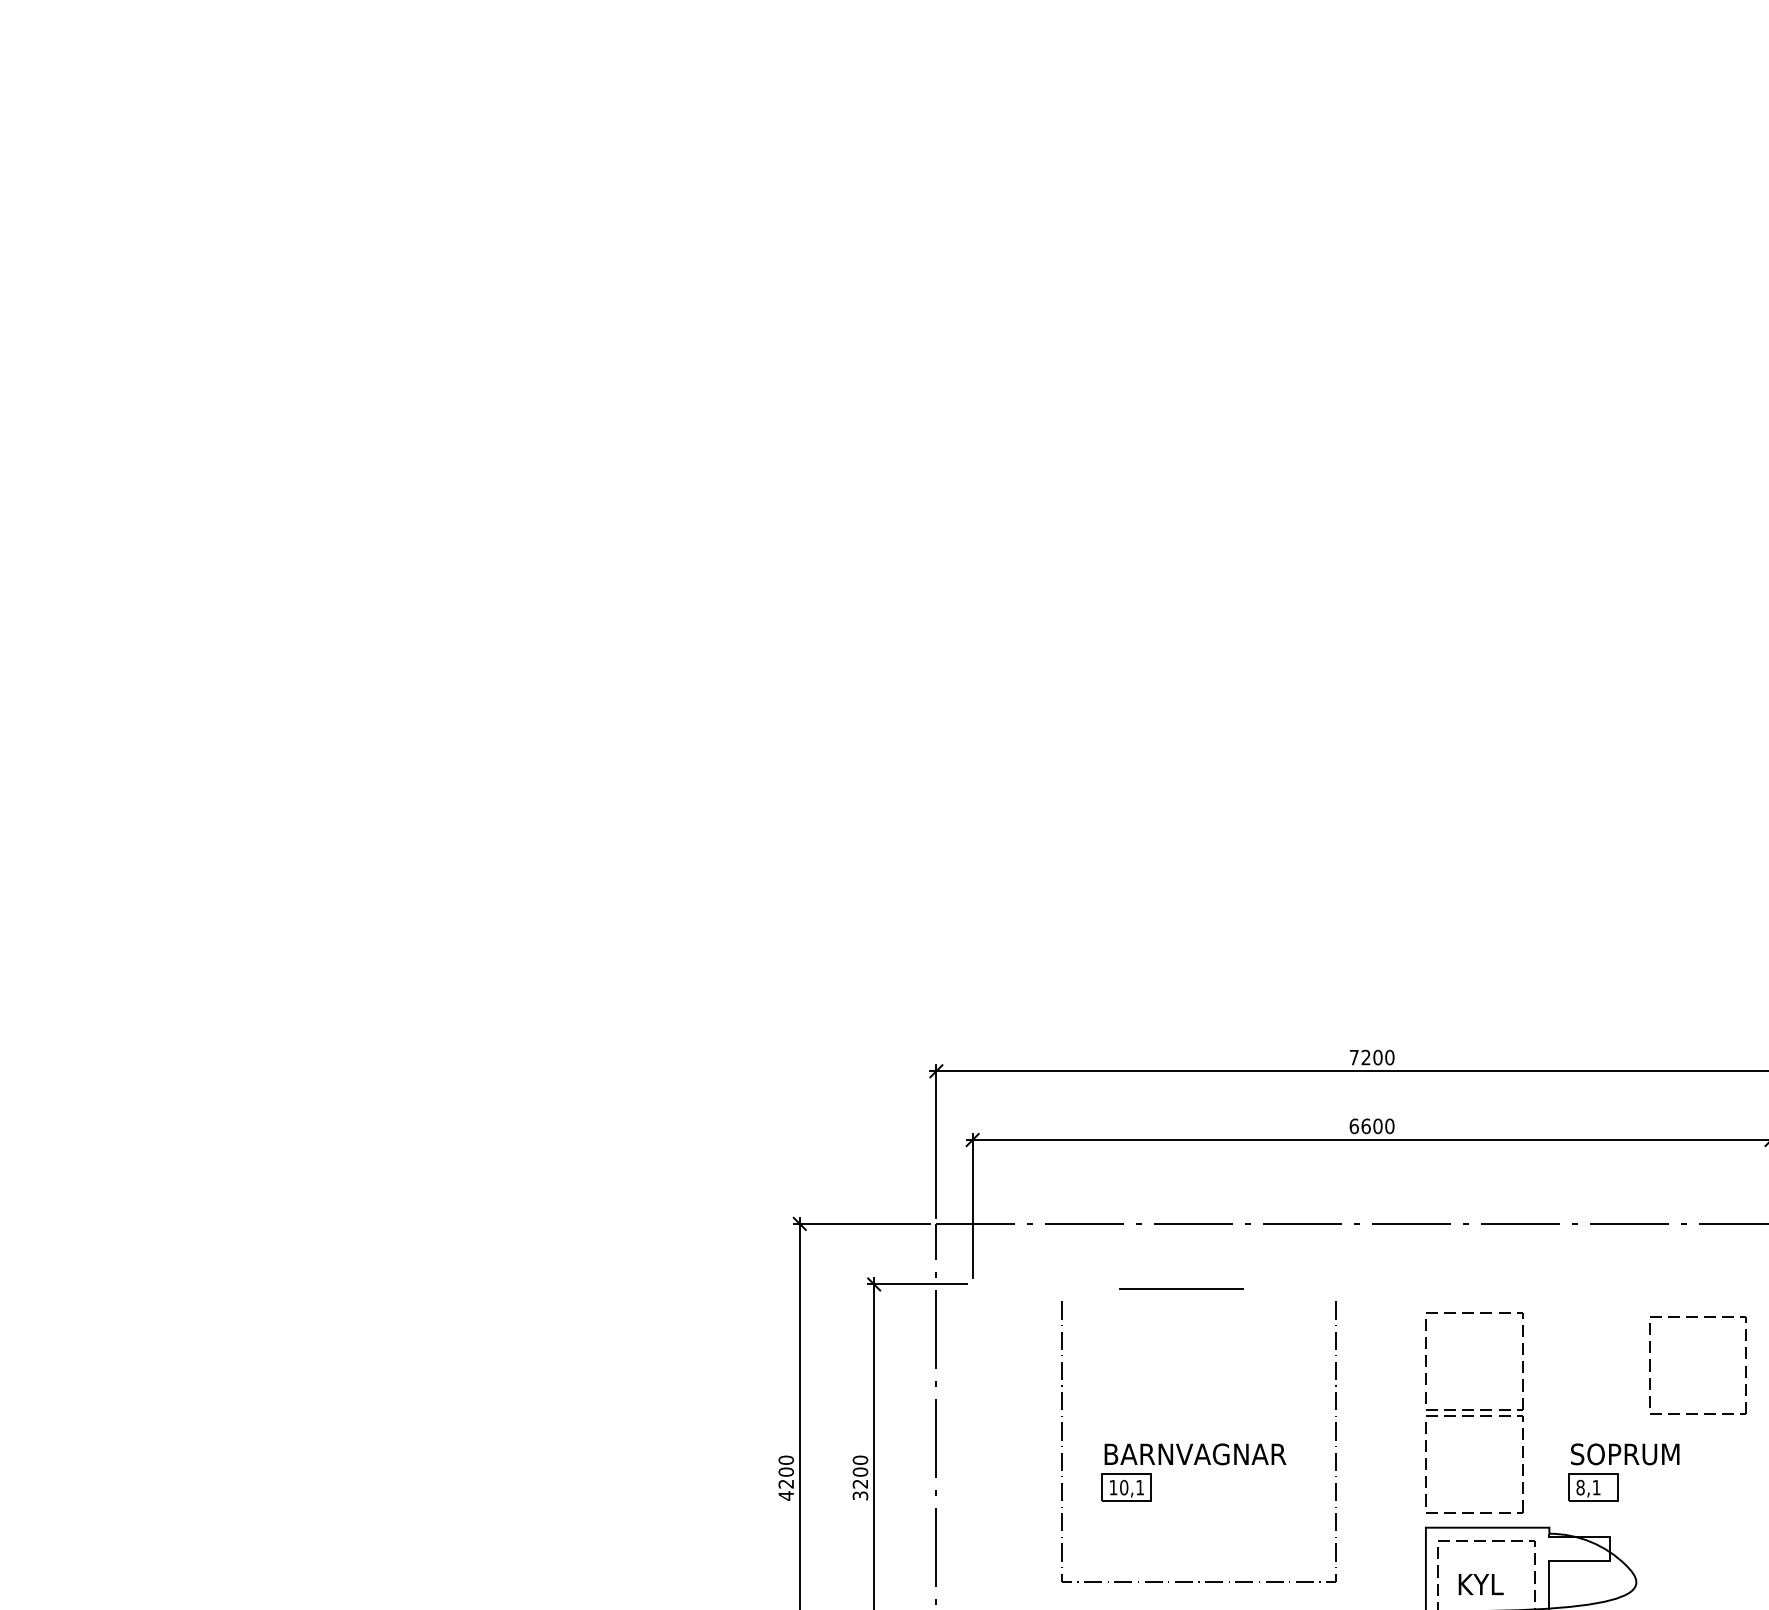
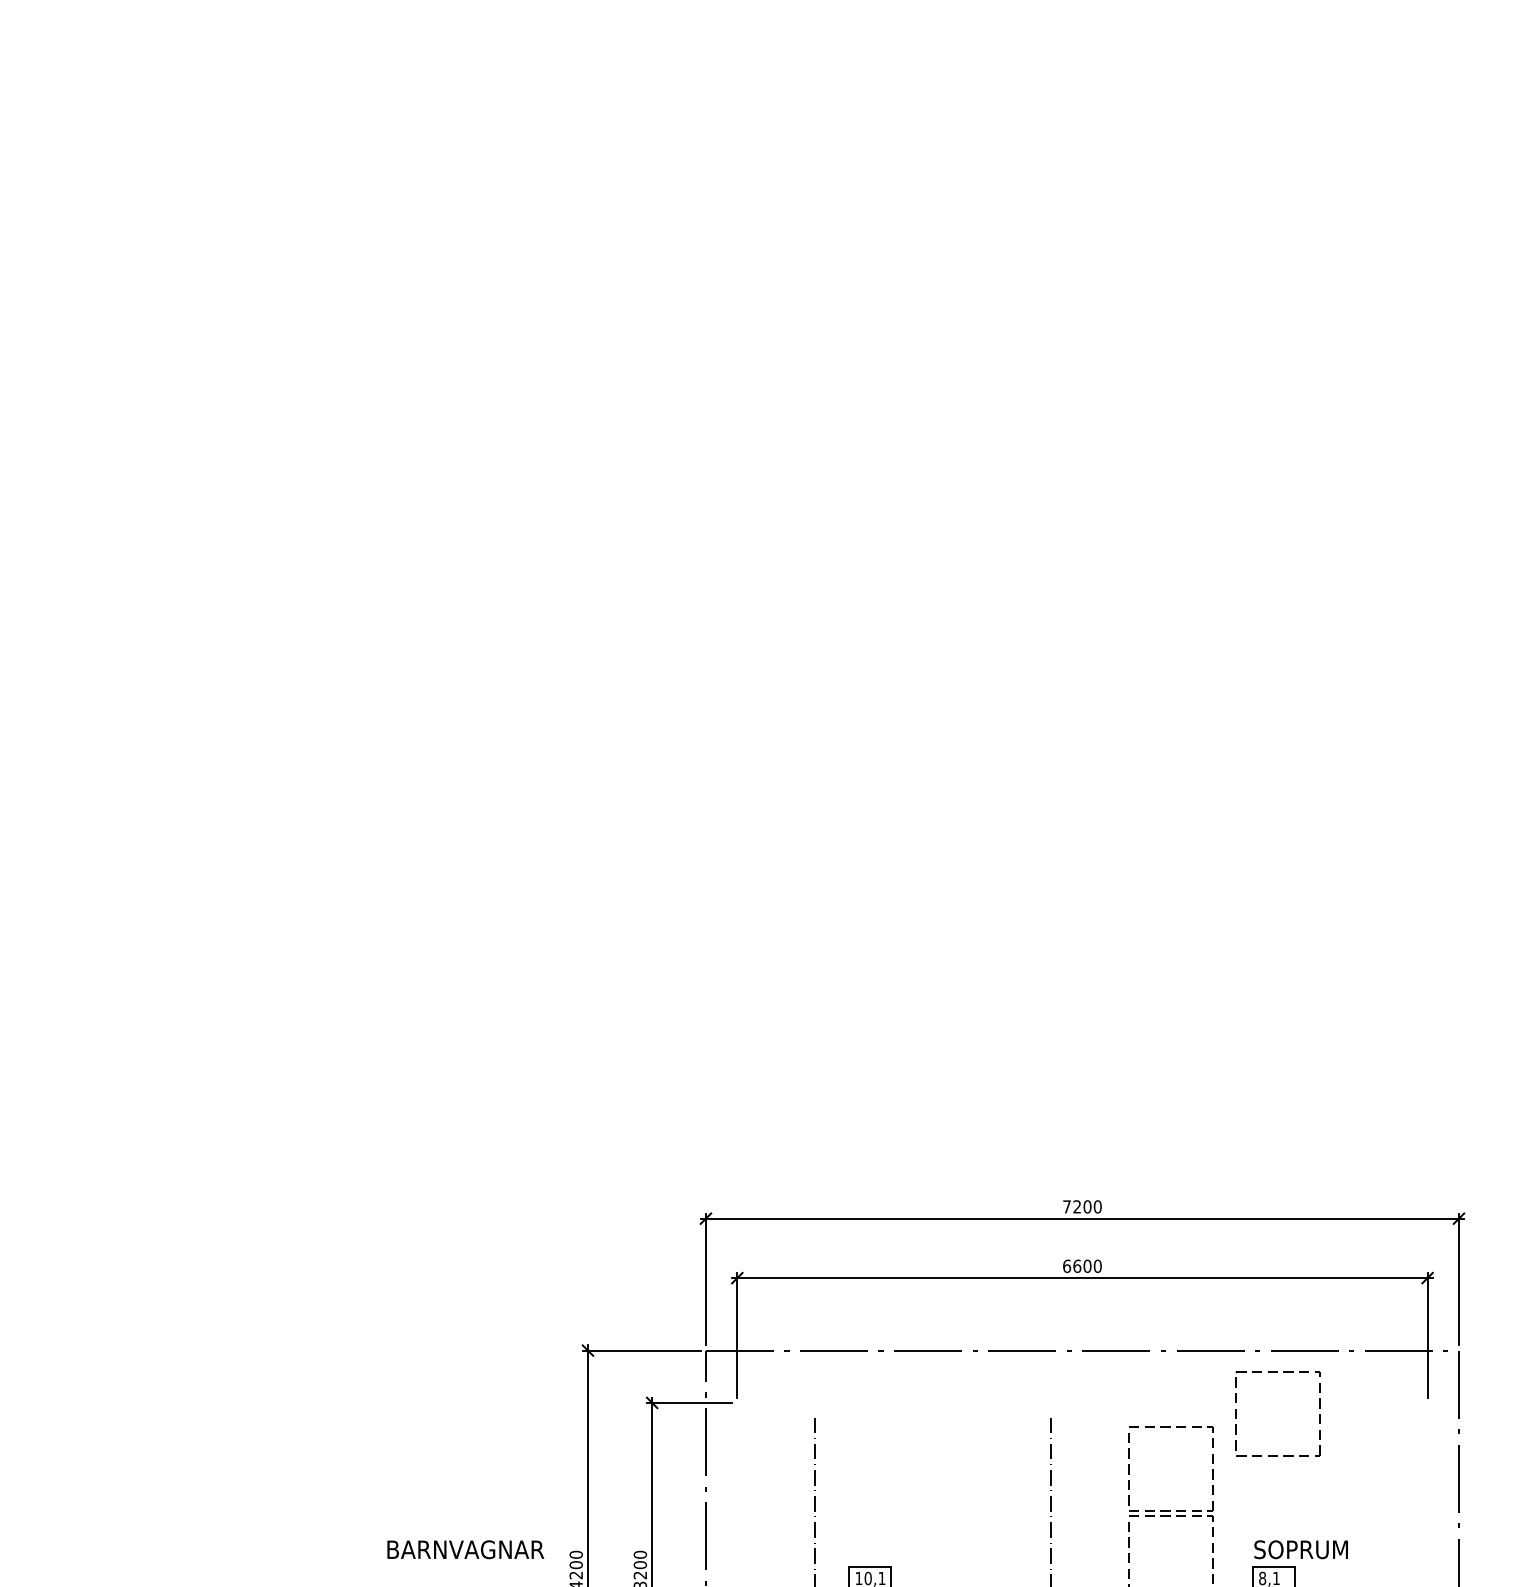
line: (1181, 1289) -> (917, 1407), removed
part: (1697, 1317) -> (1277, 1372), moved
text: (1195, 1454) -> (465, 1549), moved

